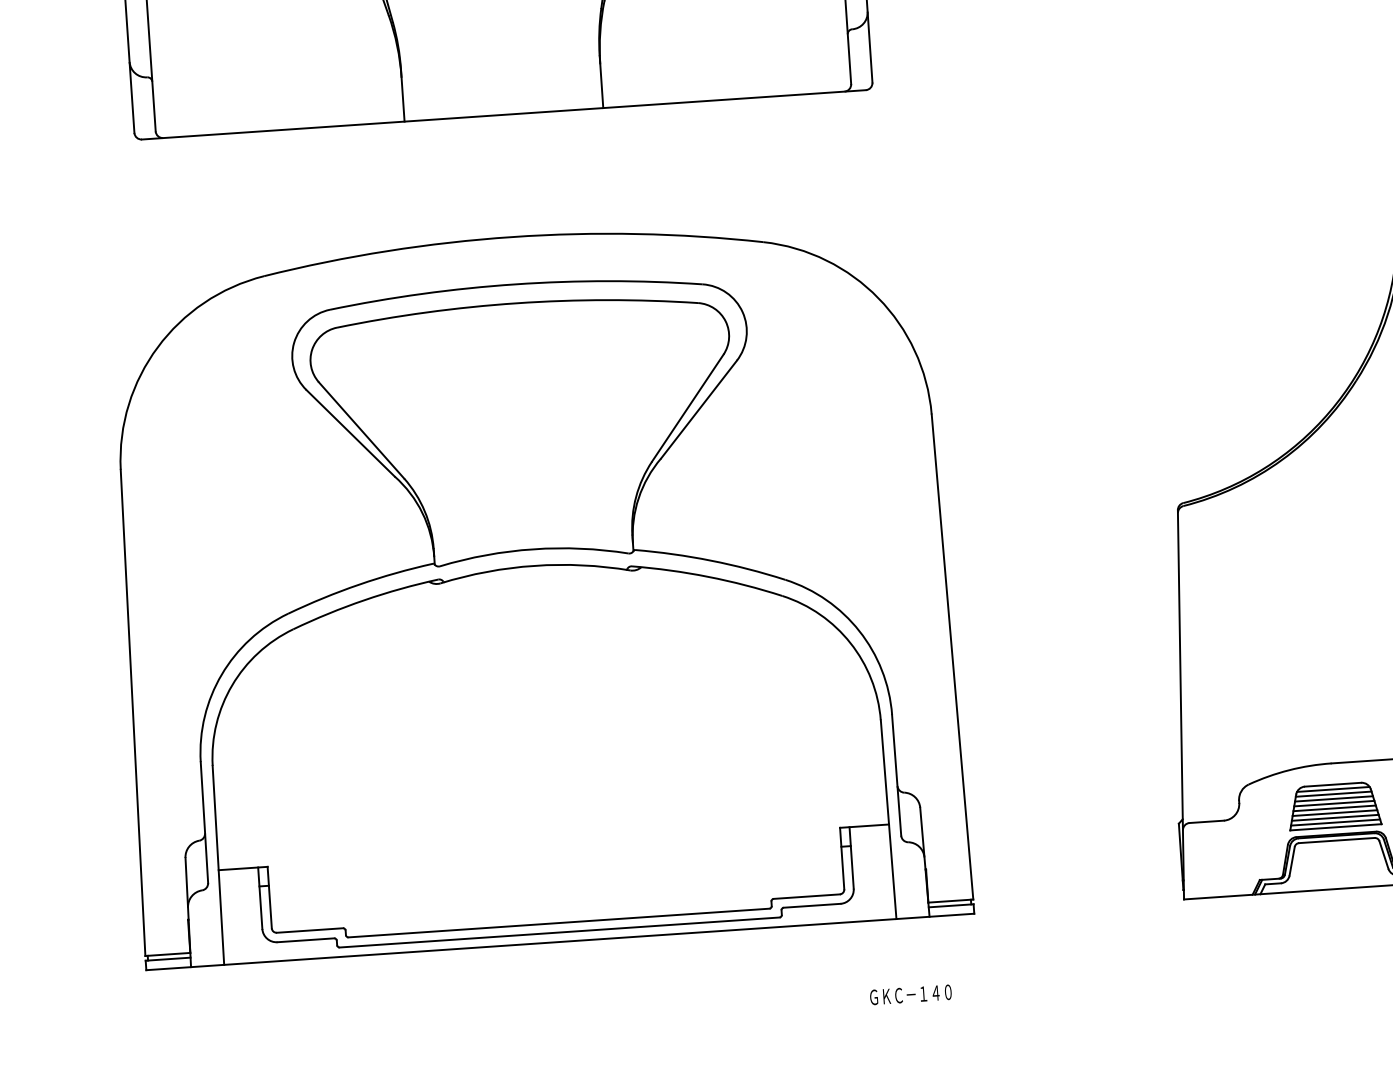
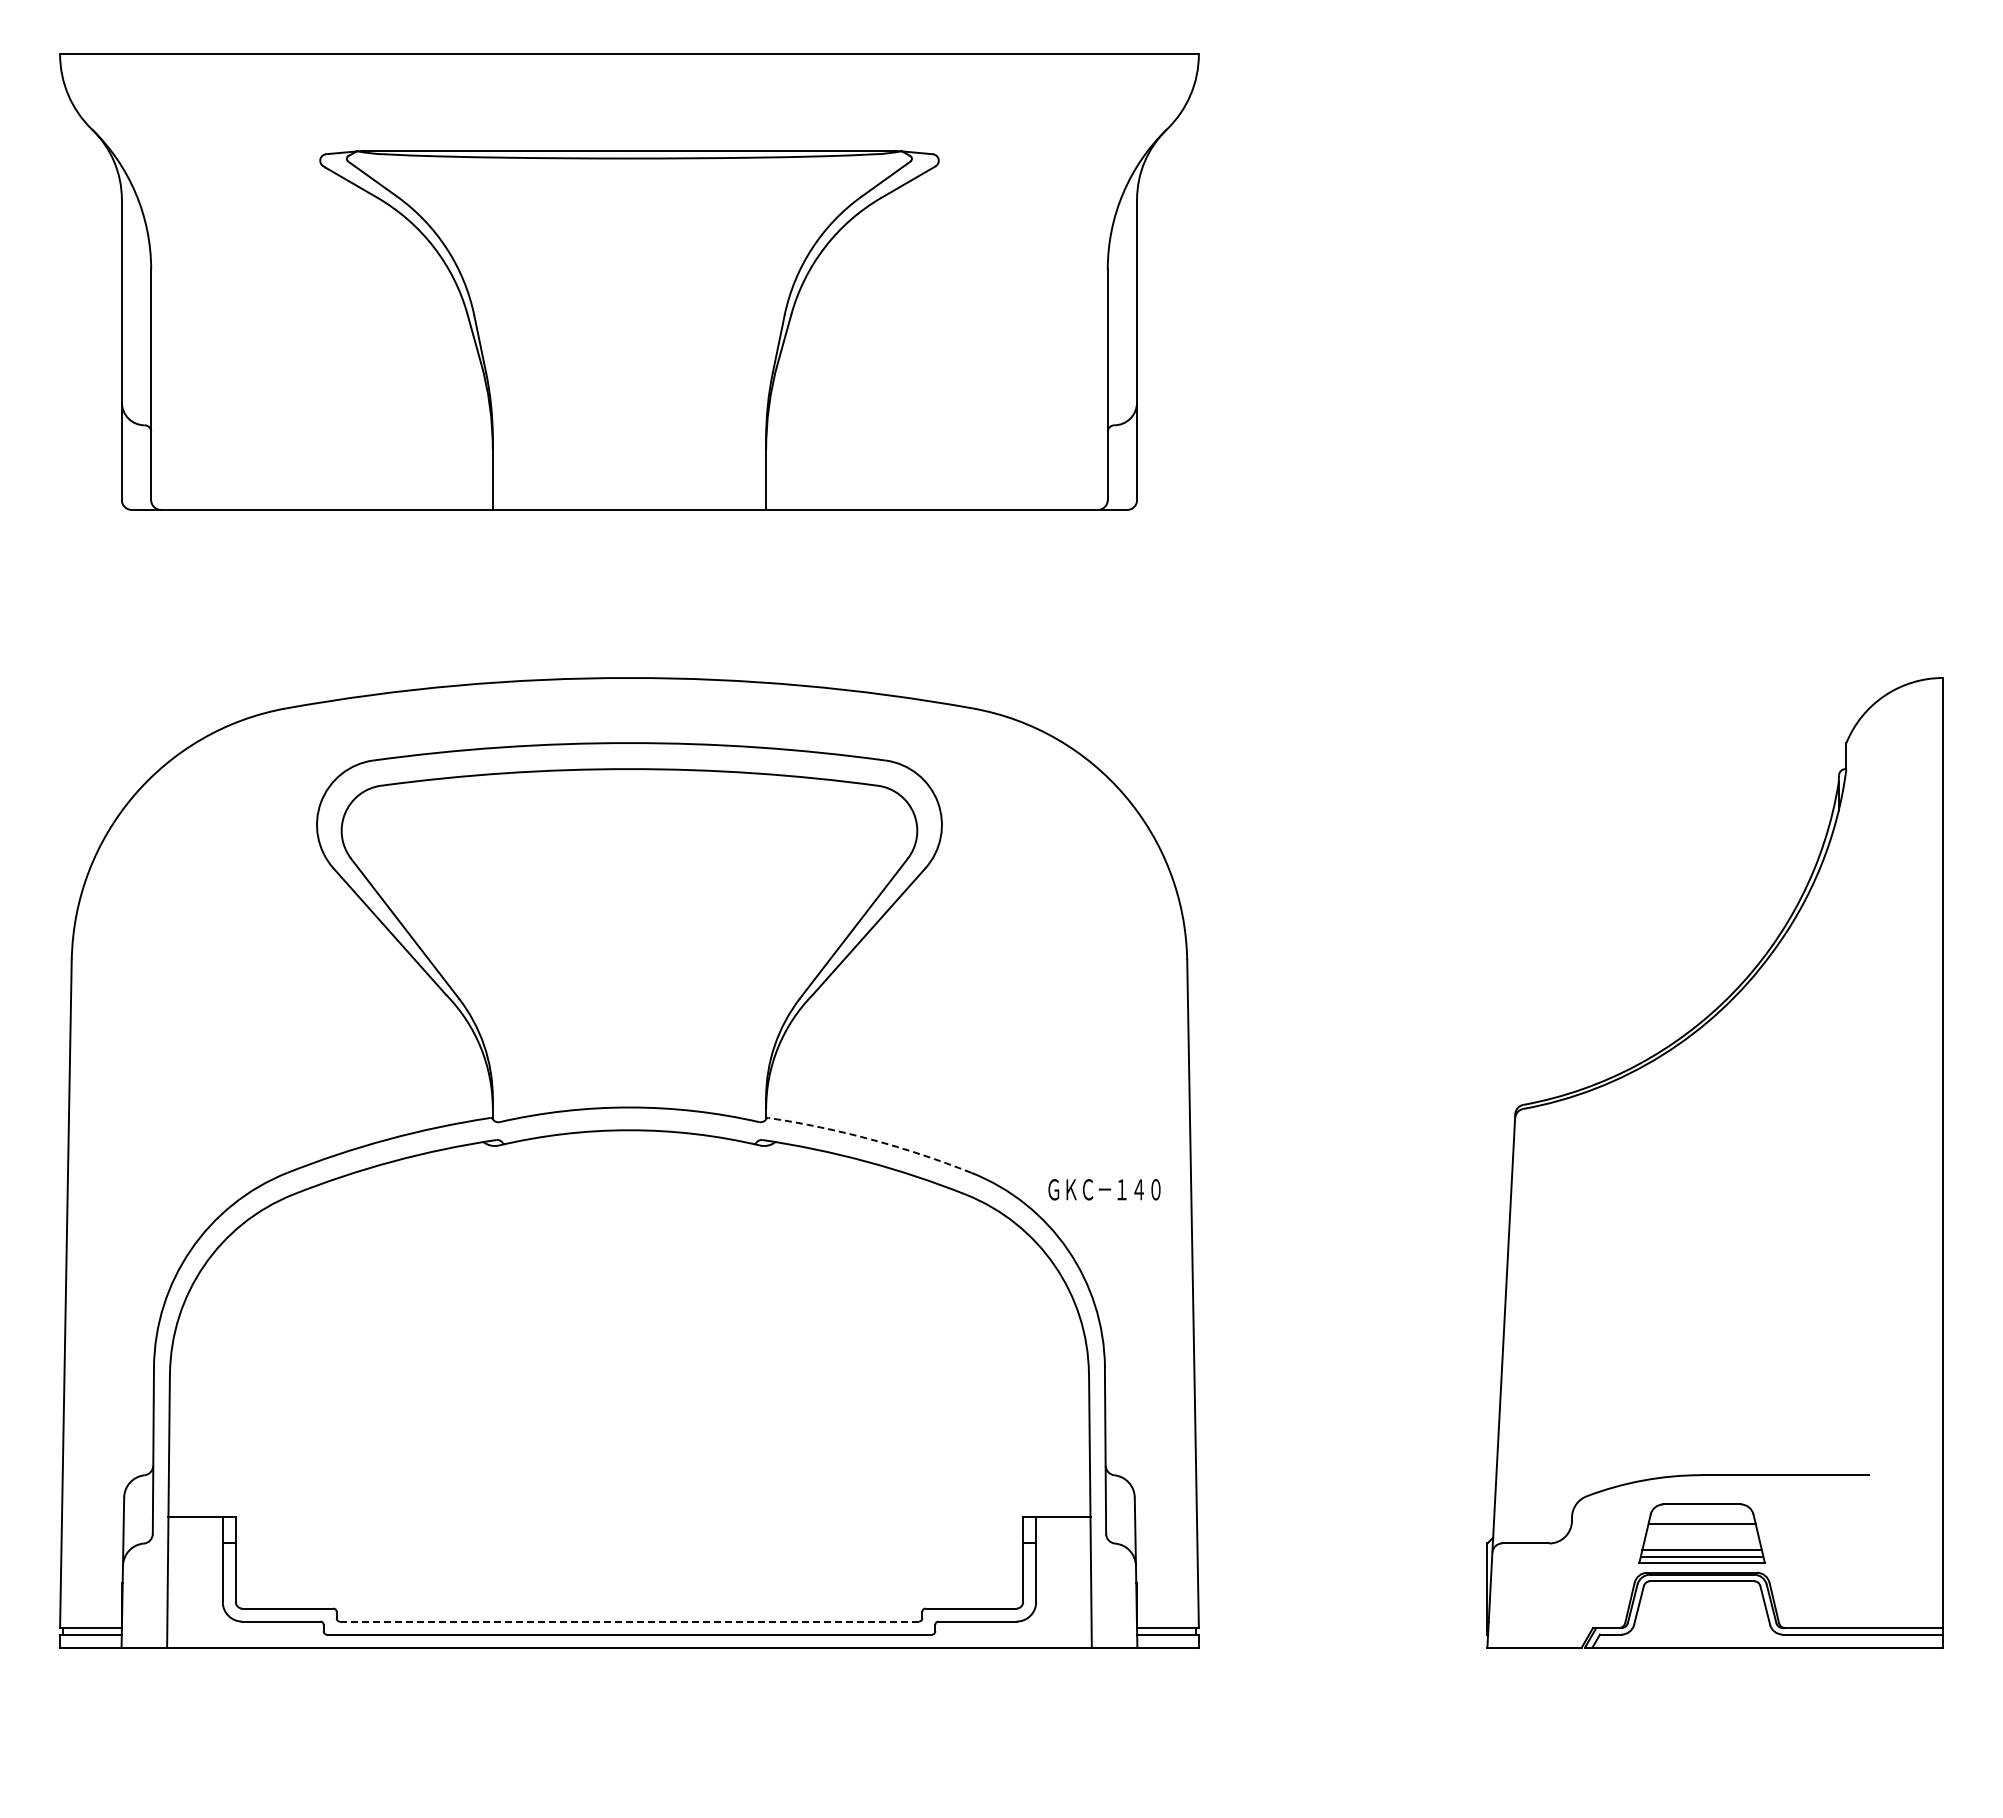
arc: (711, 560) -> (871, 1139), solid -> dashed
line: (1333, 789) -> (1702, 1510), removed
line: (1333, 794) -> (1702, 1517), removed
line: (1333, 803) -> (1701, 1530), removed
line: (1334, 808) -> (1701, 1536), removed
line: (1334, 813) -> (1701, 1543), removed
line: (559, 922) -> (629, 1621), solid -> dashed
text: (910, 994) -> (1104, 1189), moved

